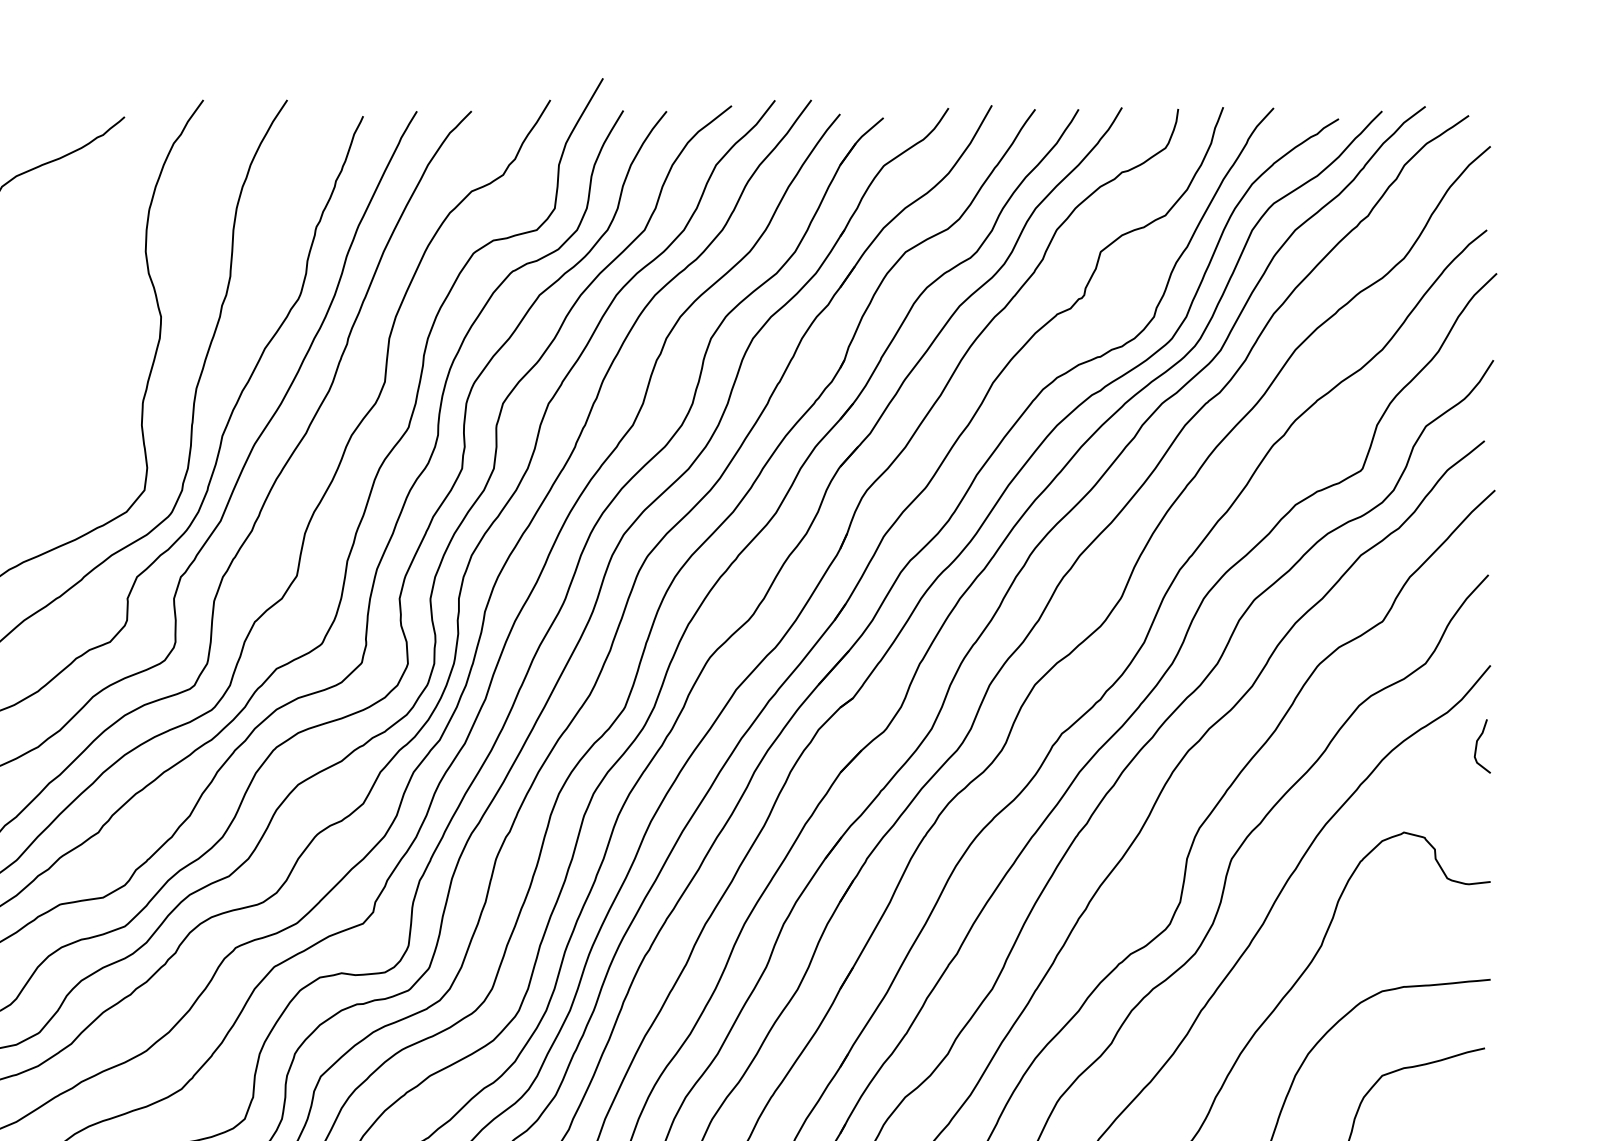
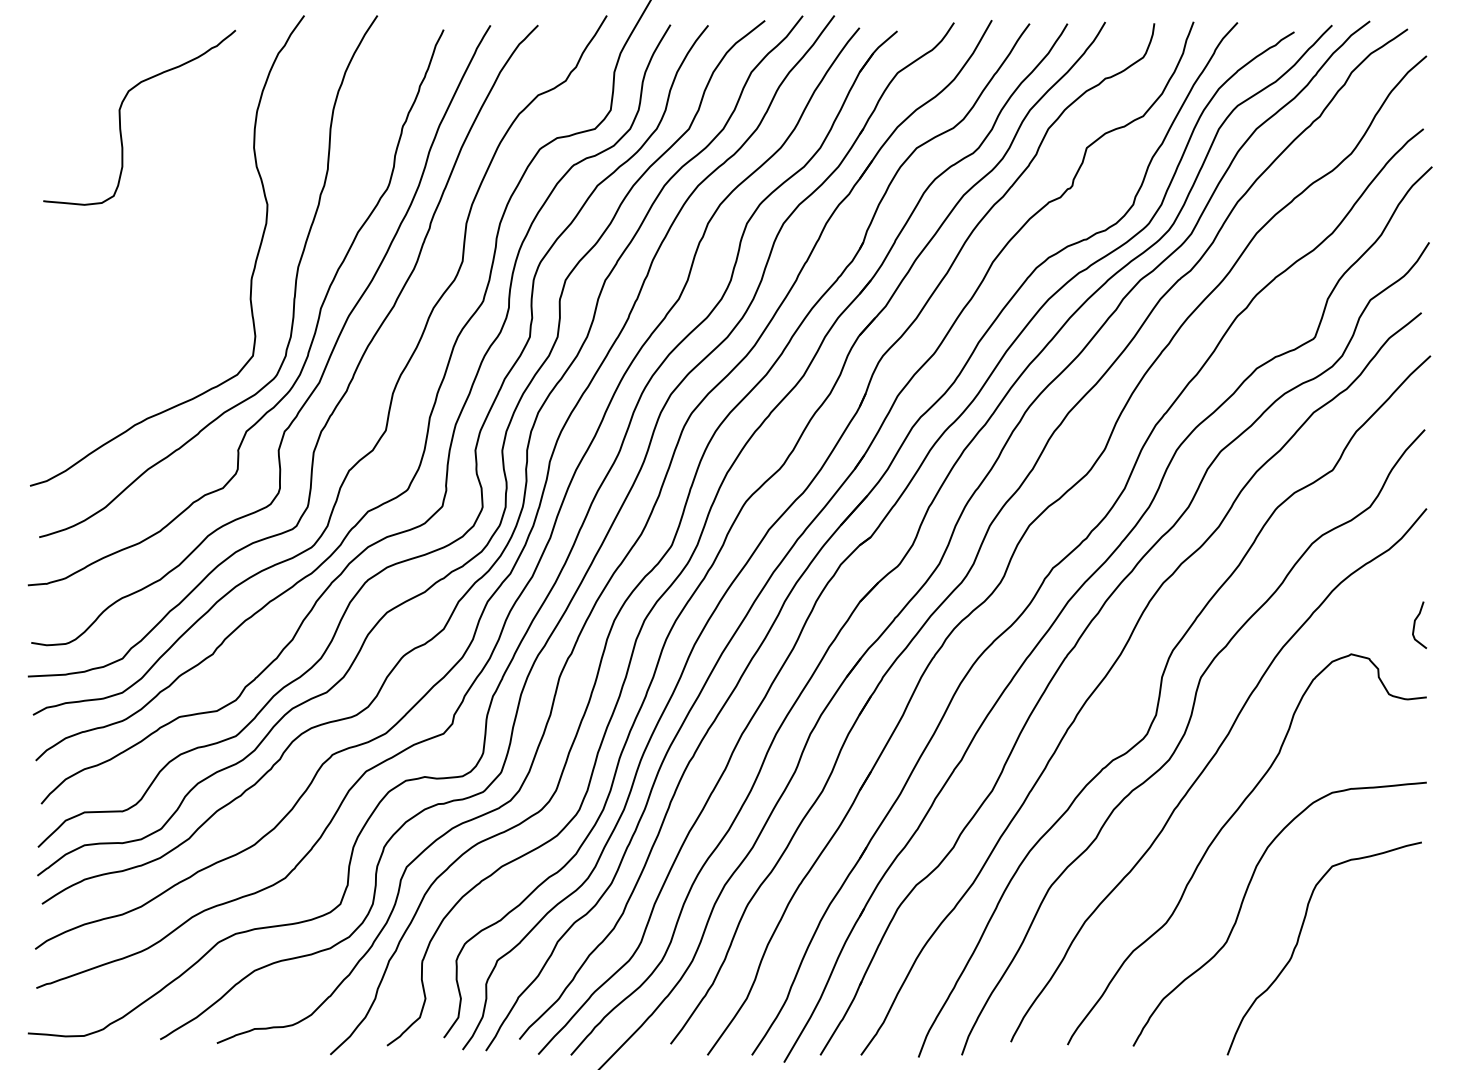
curve: (1477, 745) -> (1415, 624), moved

